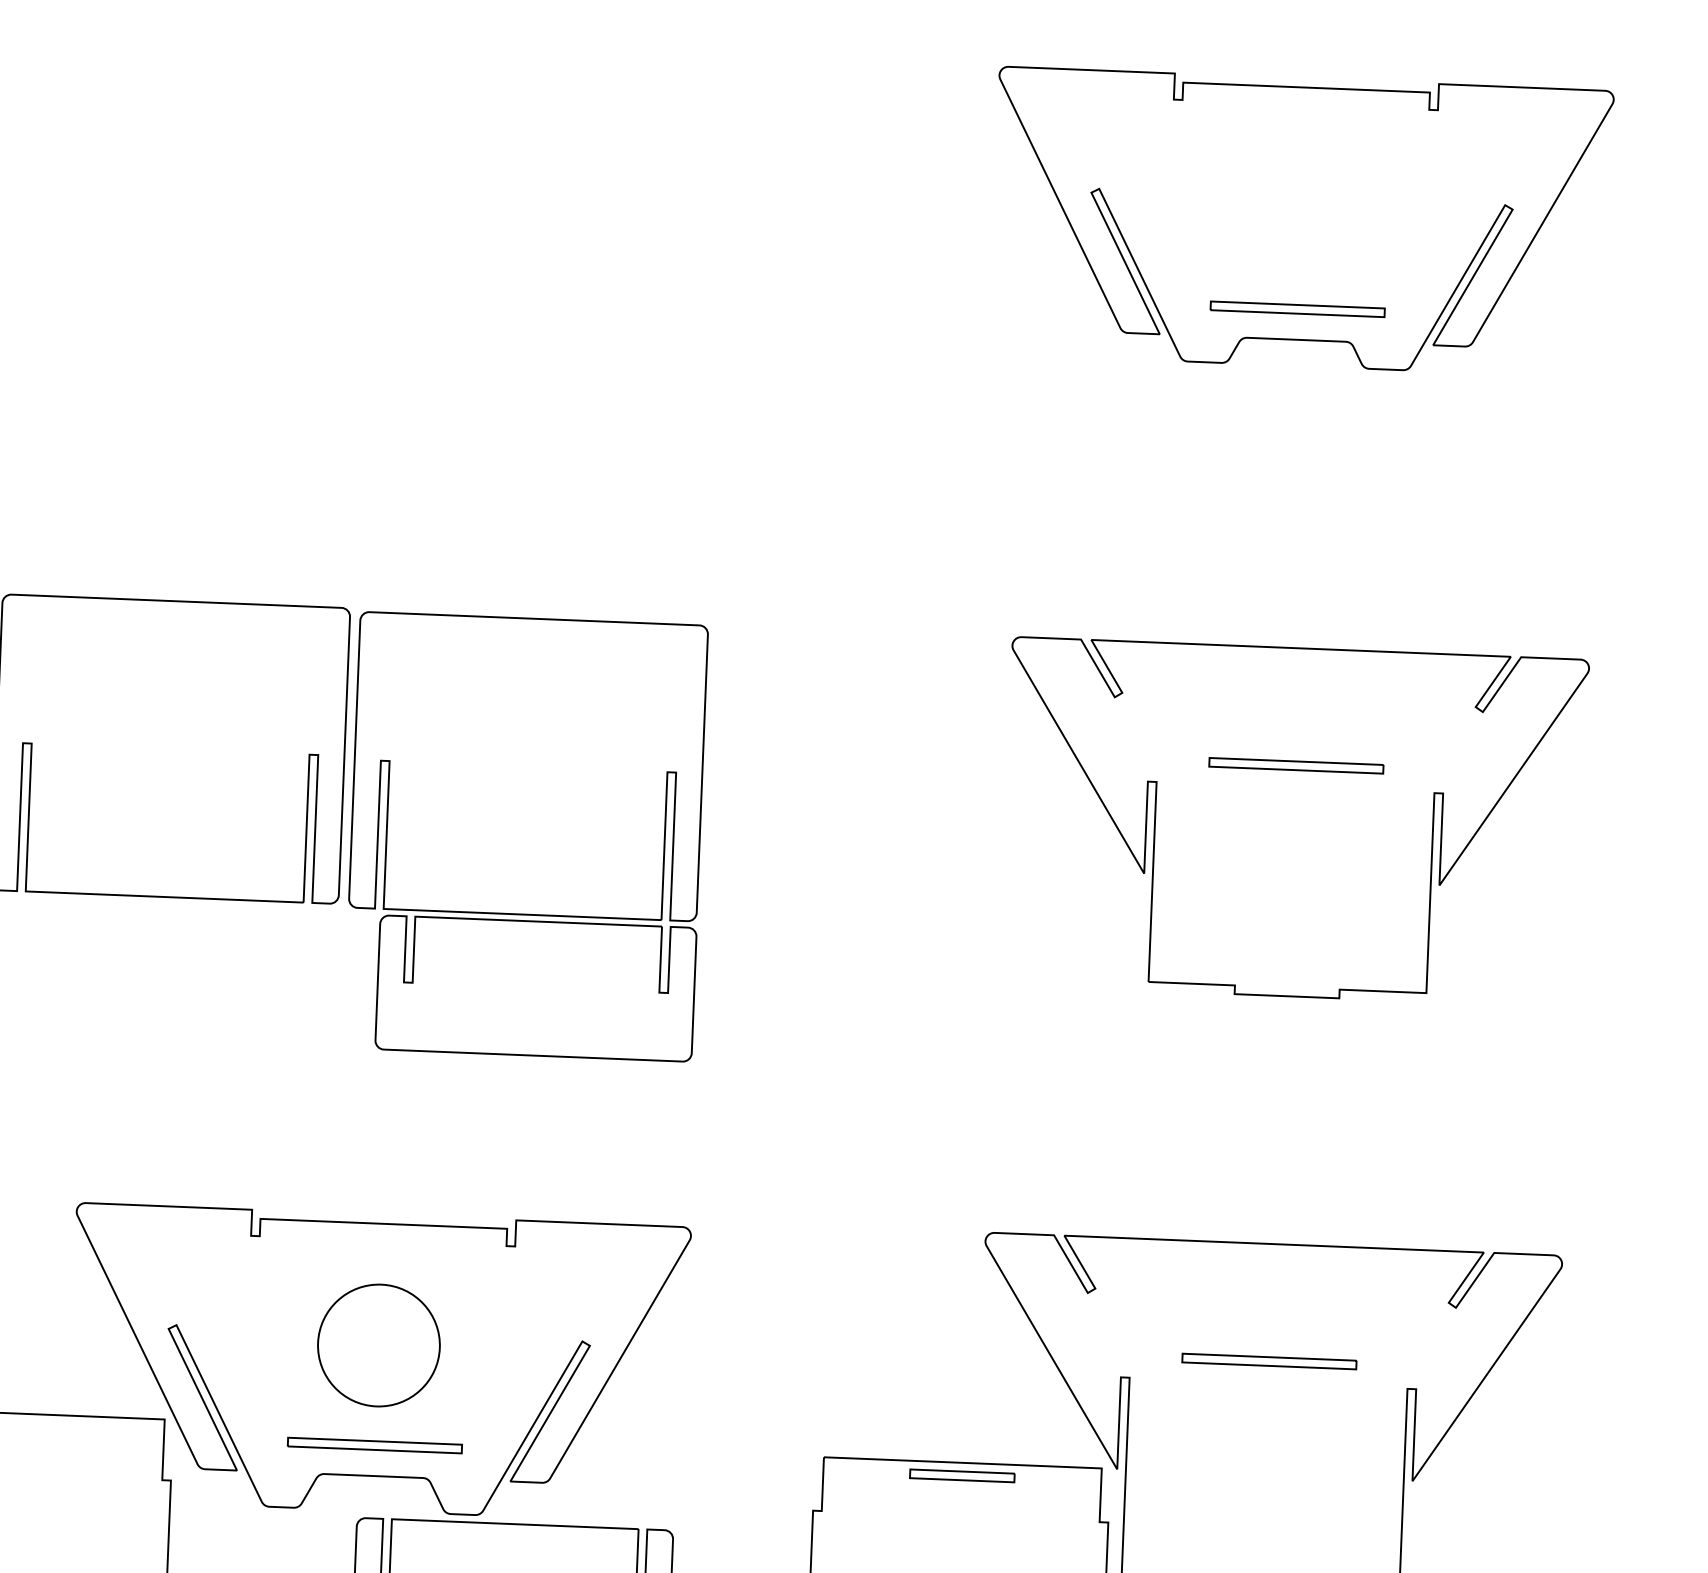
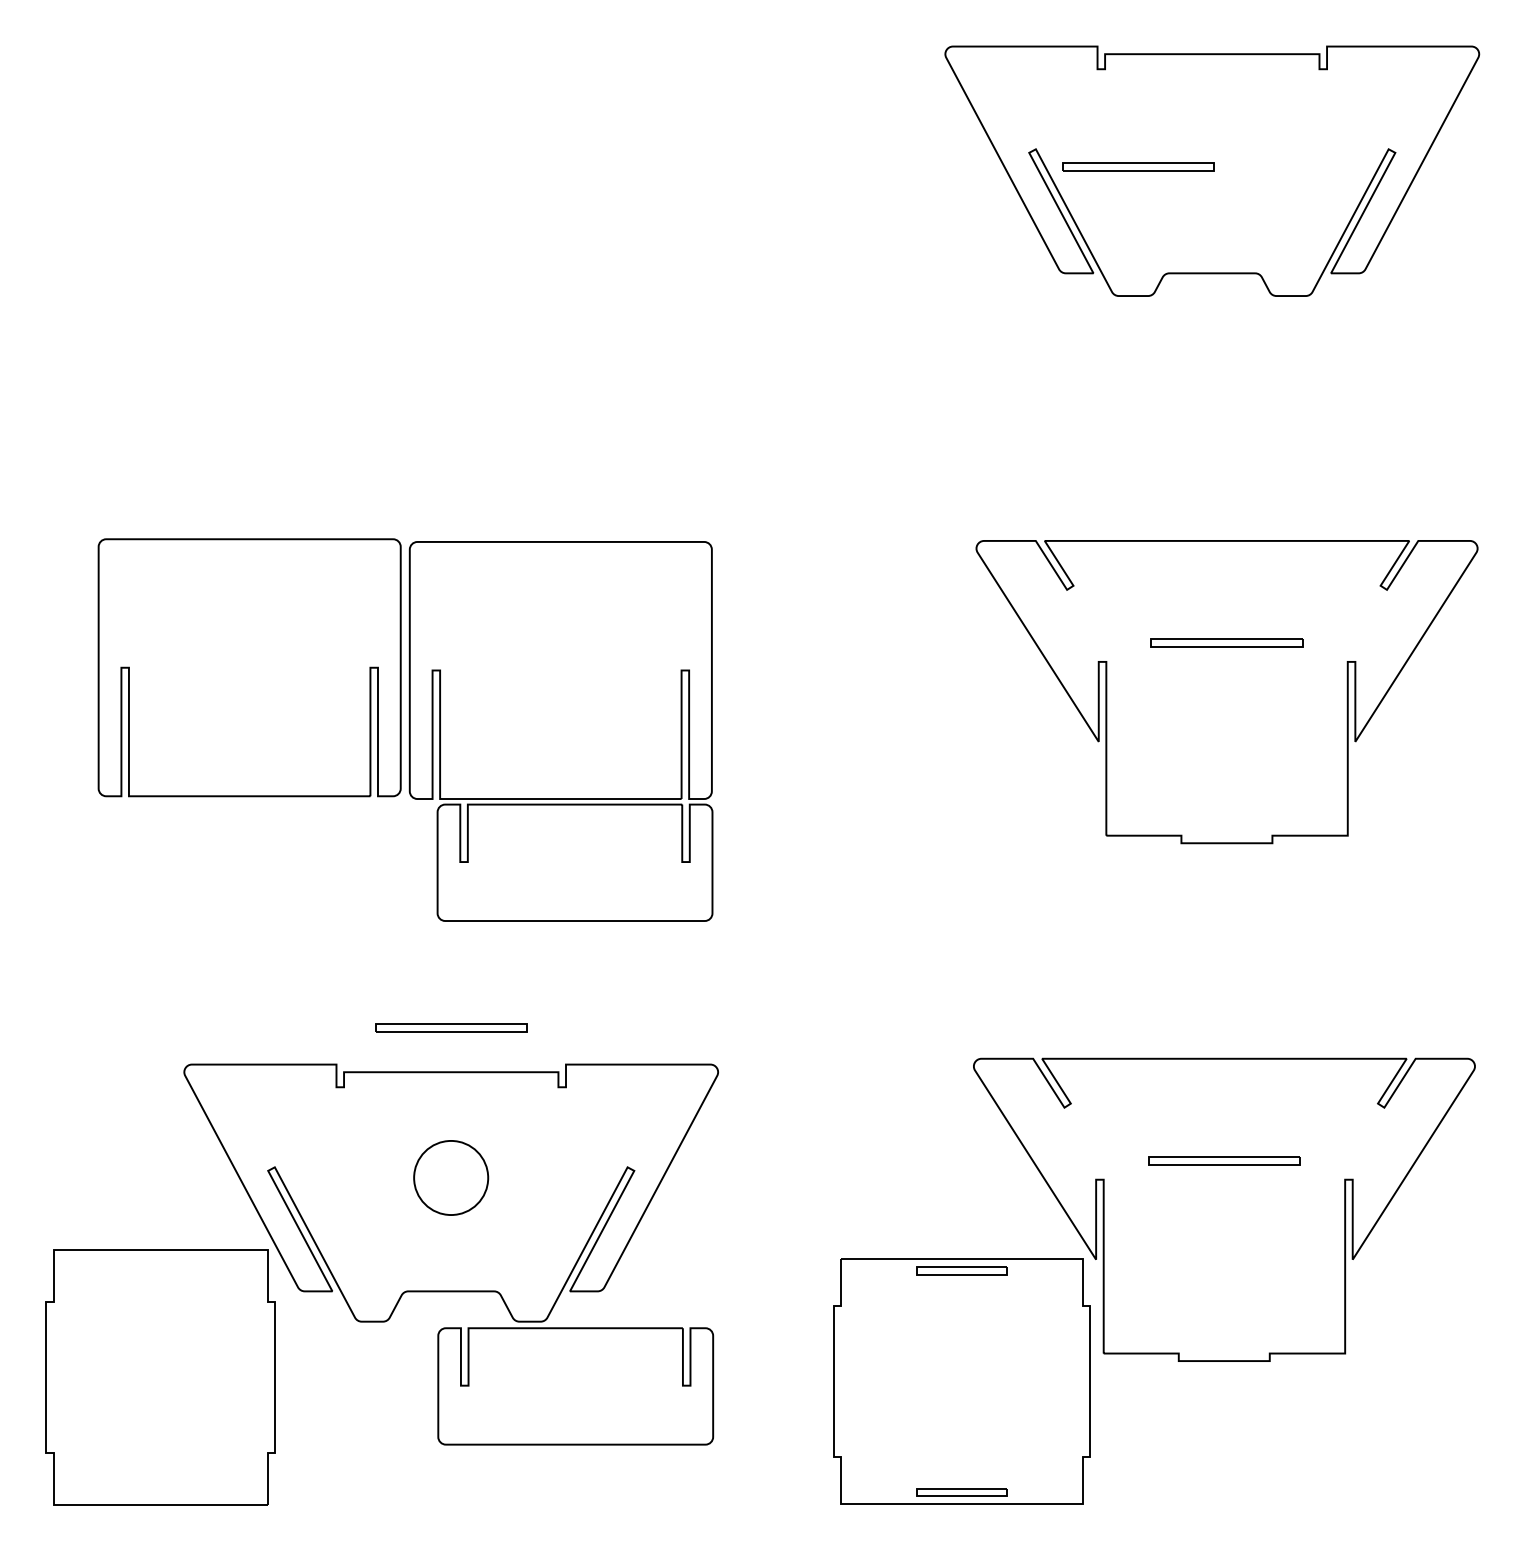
part: (1297, 308) -> (1138, 166), moved
part: (378, 1344) -> (450, 1177), size x0.7
part: (375, 1445) -> (451, 1027), moved

